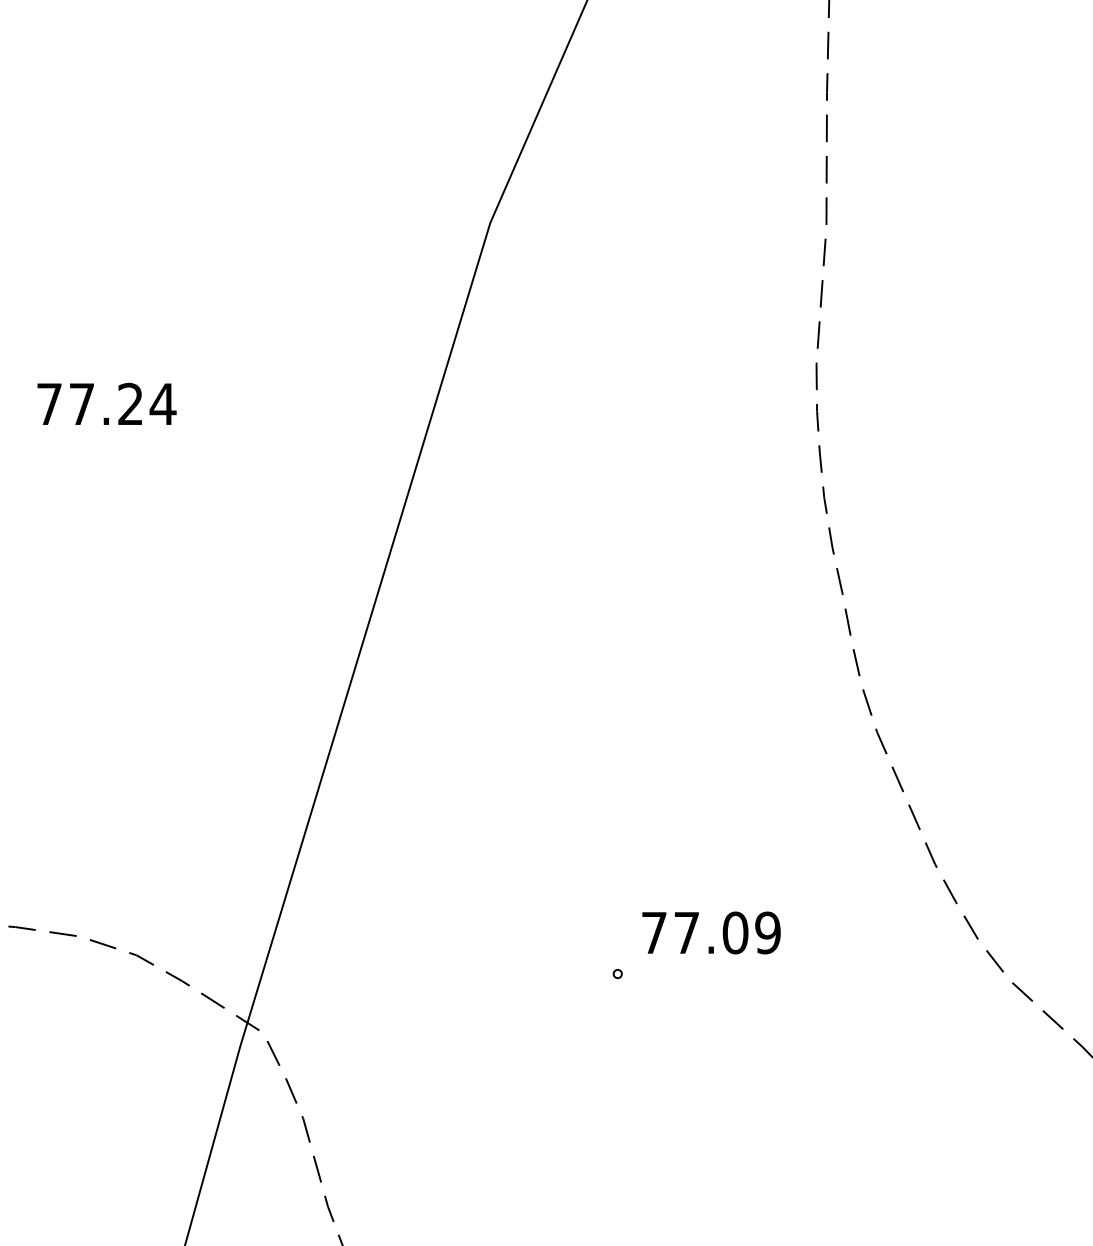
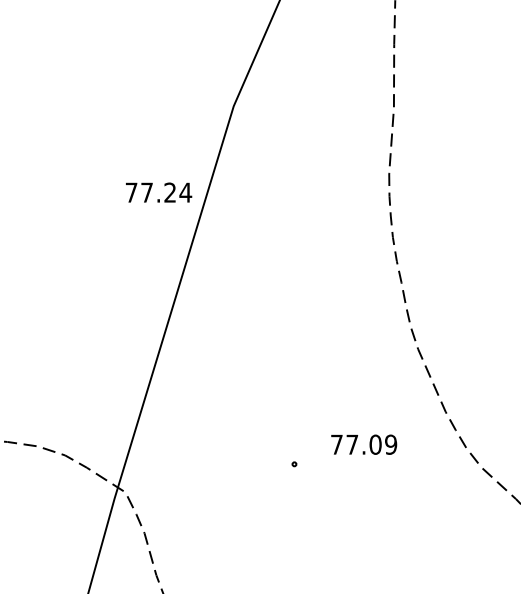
text: (108, 403) -> (159, 192), moved
text: (712, 932) -> (364, 444), moved

